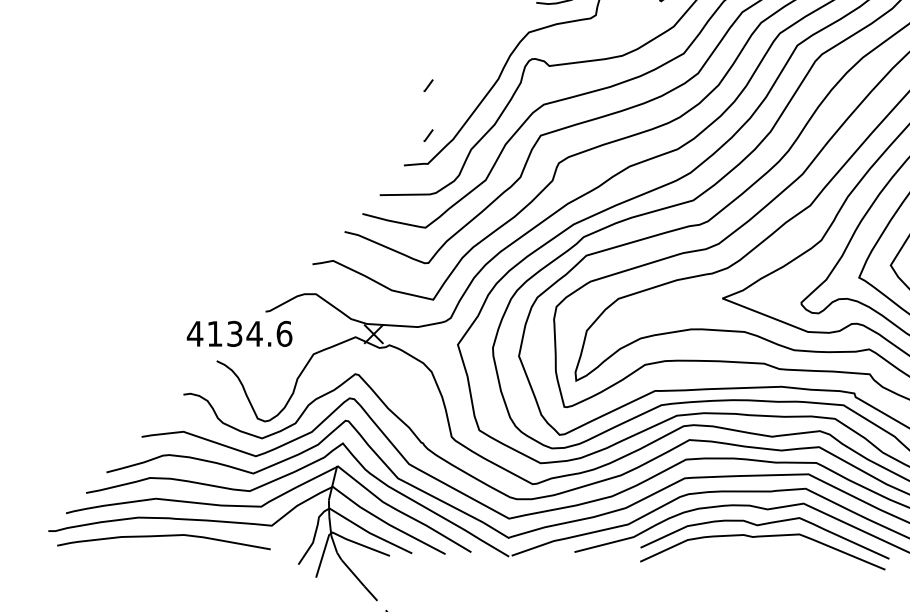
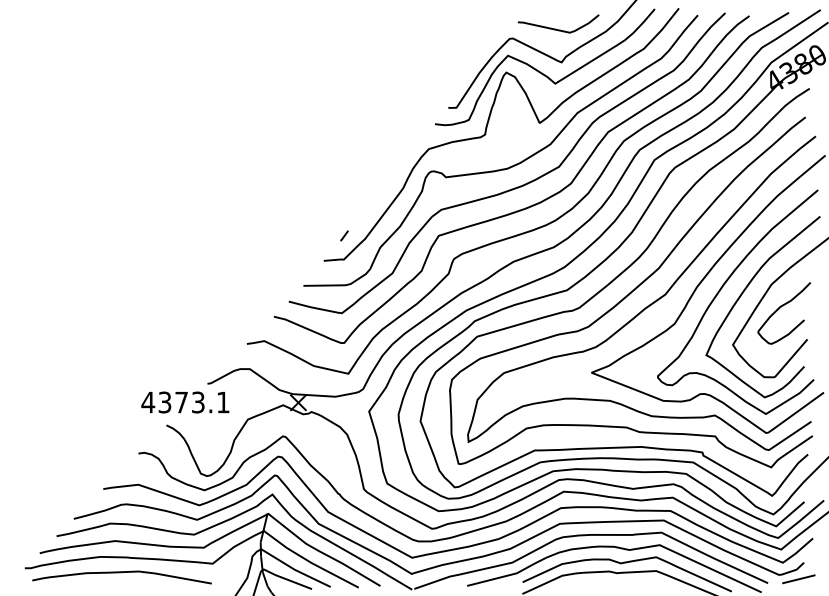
line: (428, 85) -> (344, 193), removed
text: (248, 333) -> (193, 402), 4134.6 -> 4373.1

